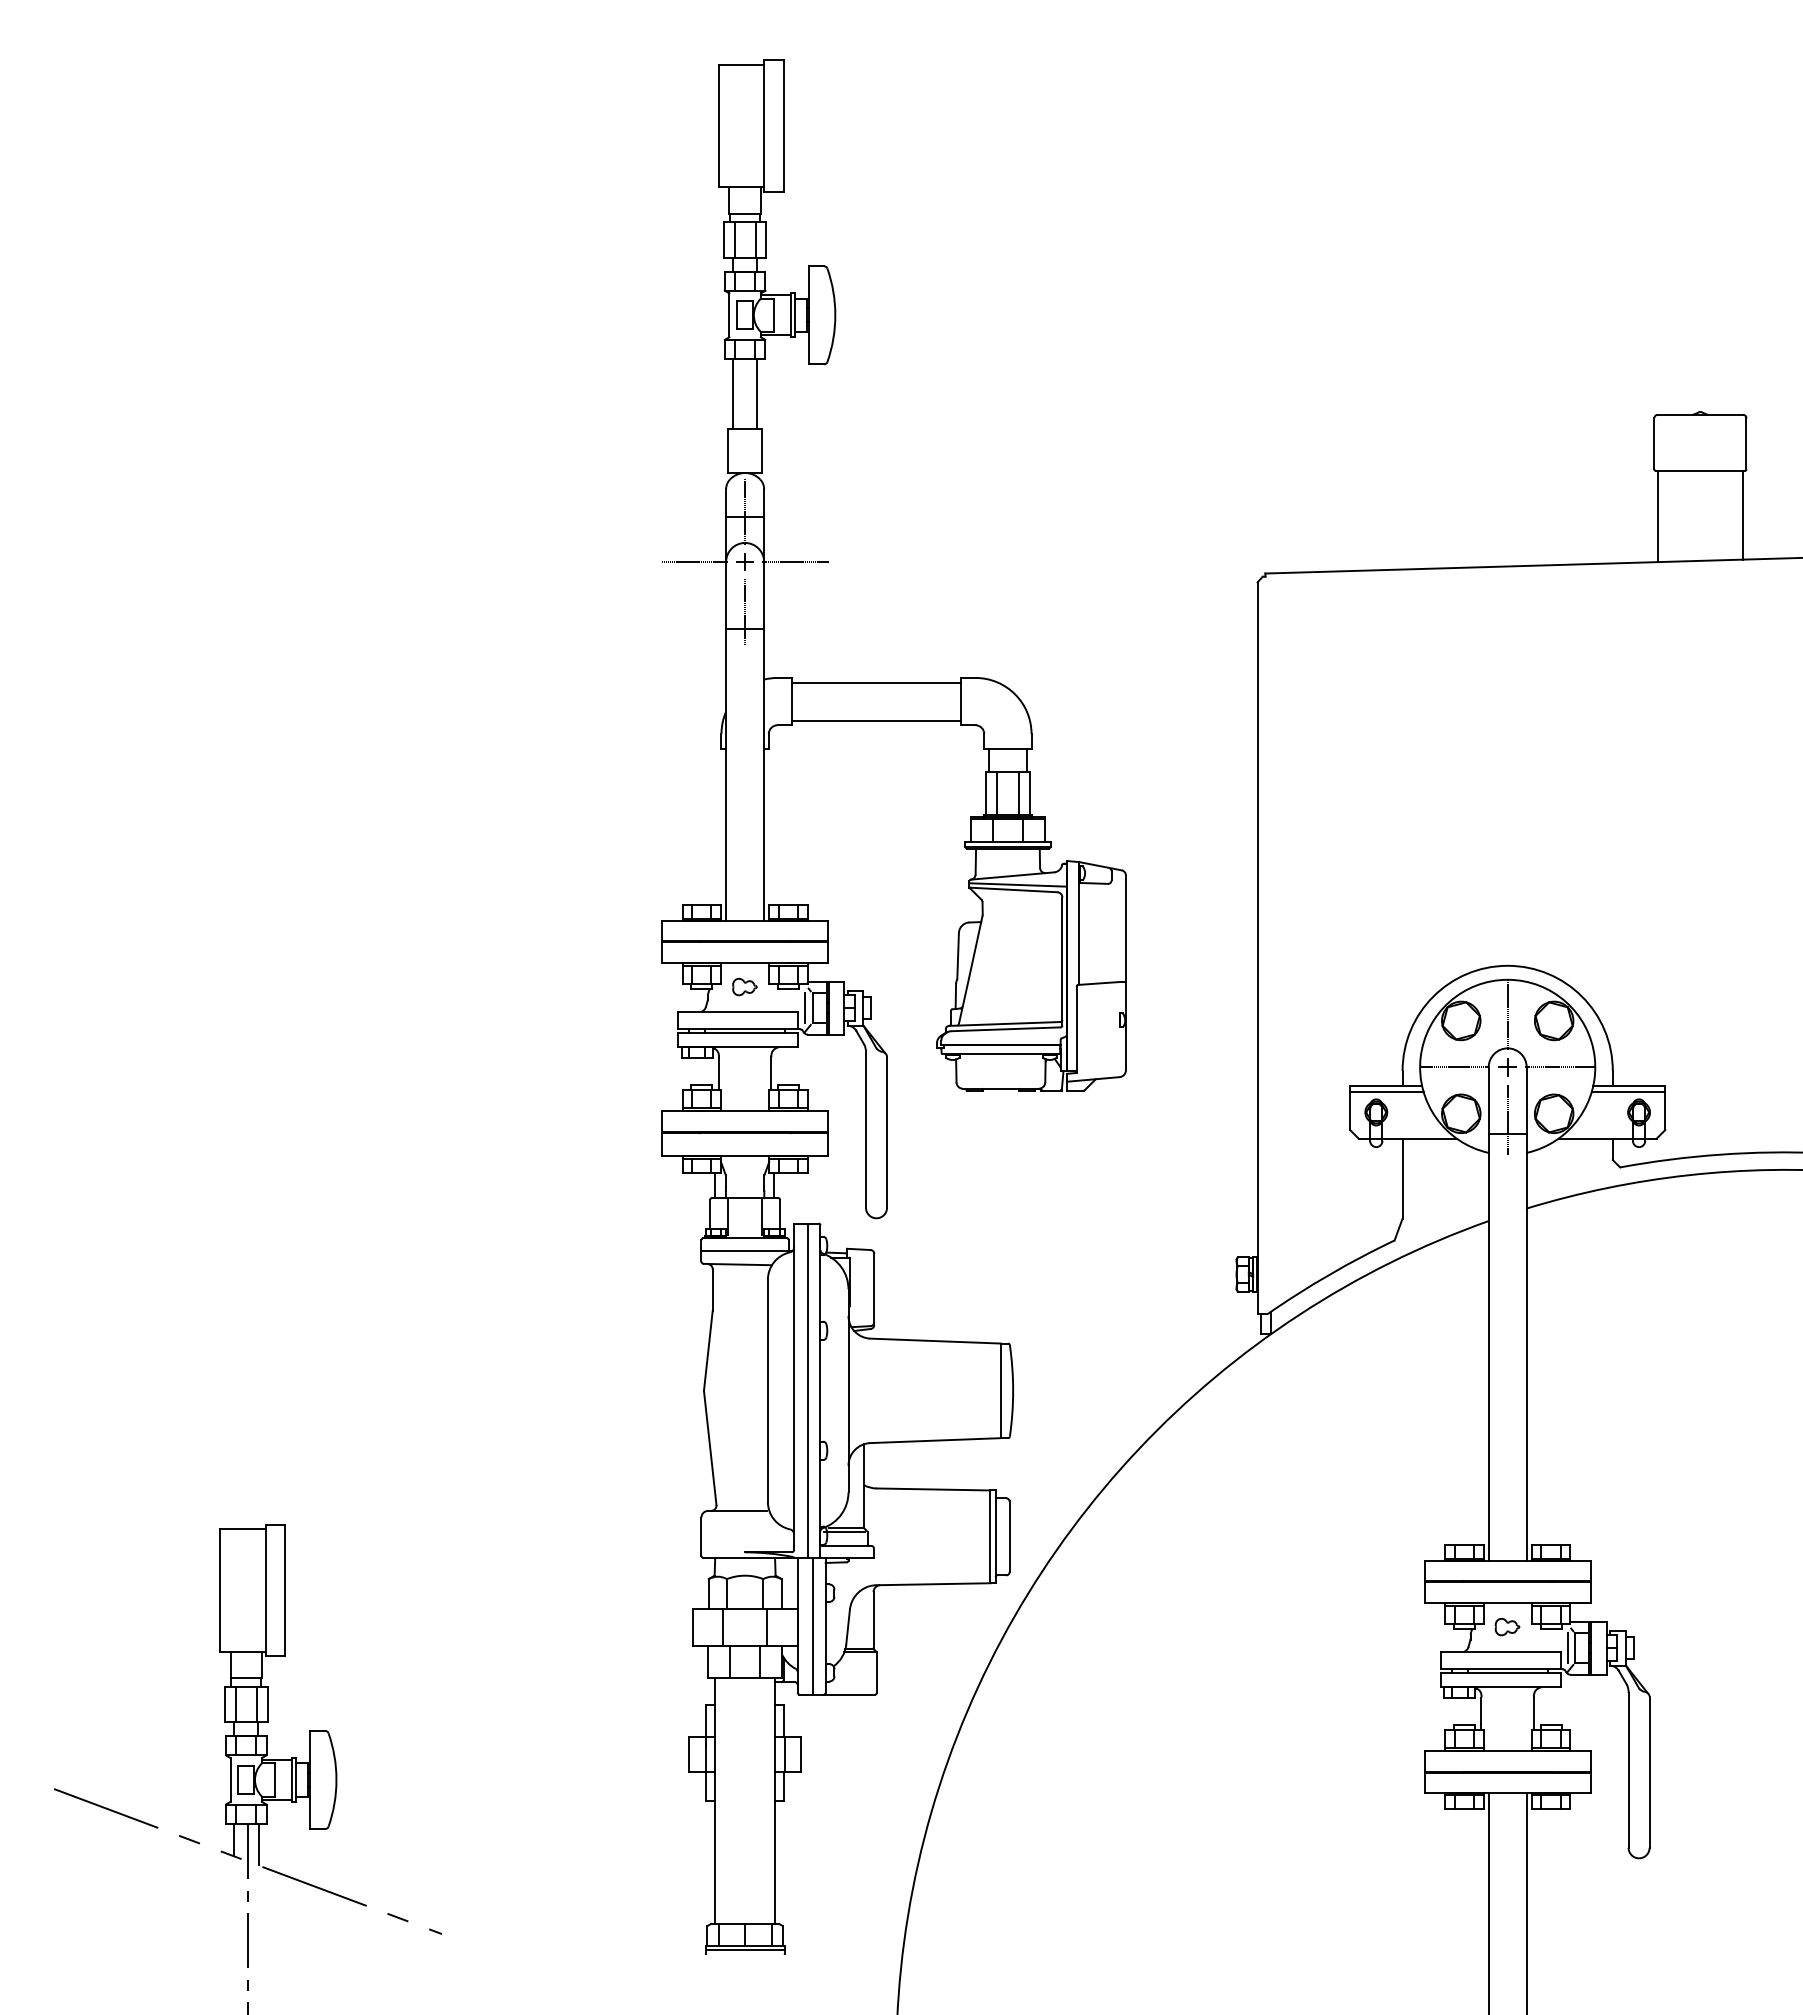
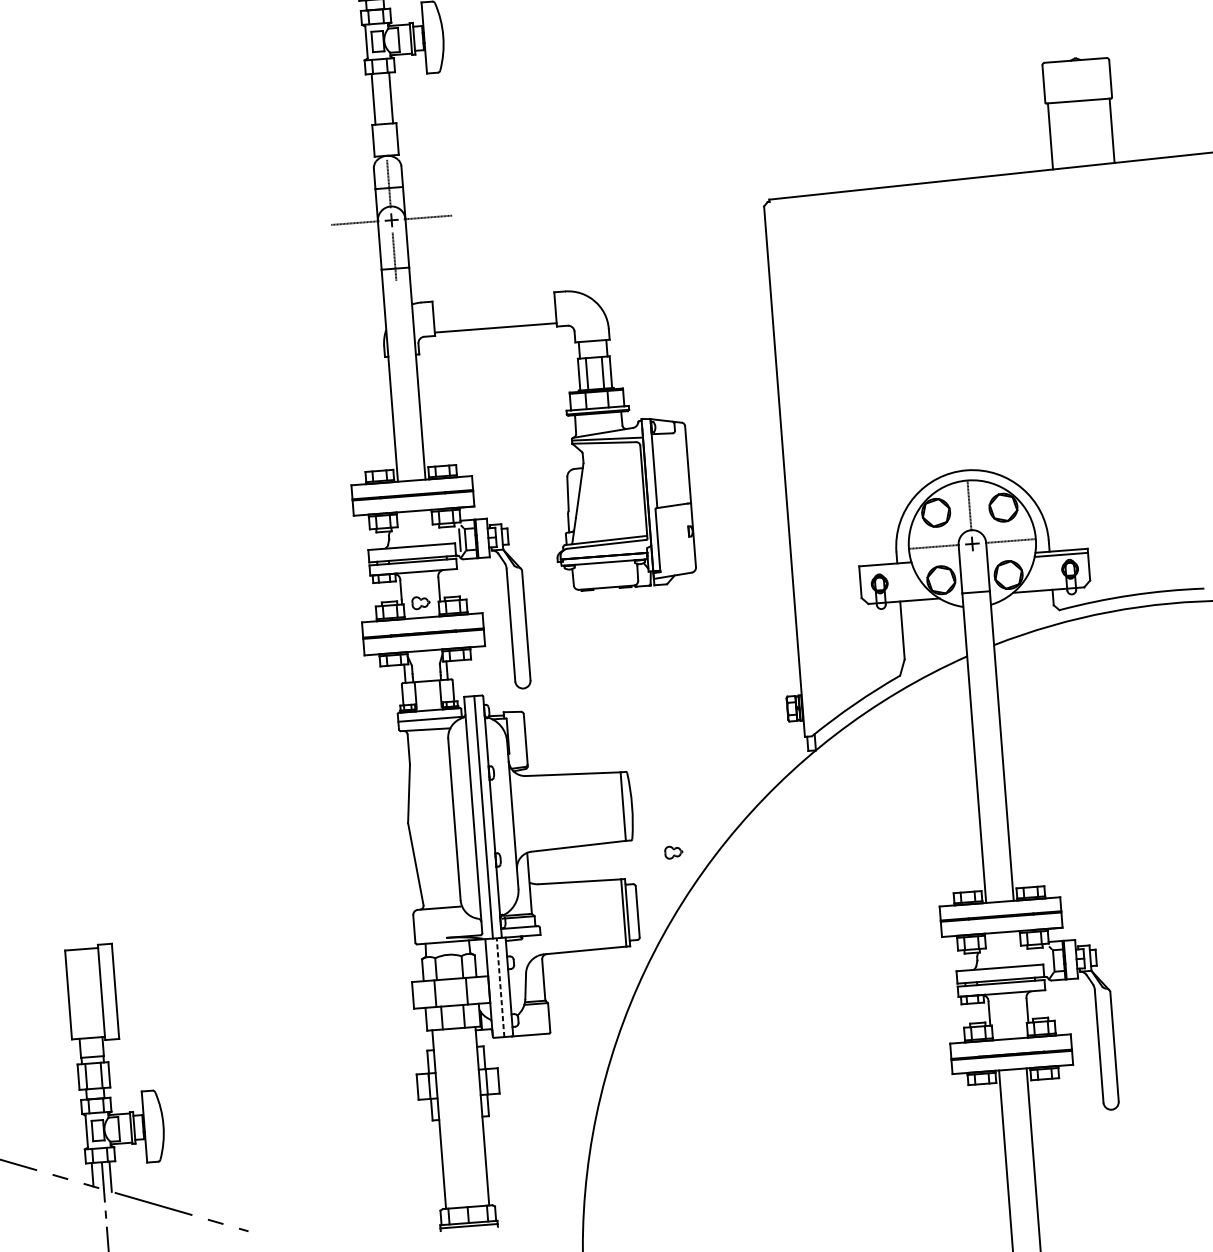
line: (876, 682) -> (493, 300), removed
part: (744, 987) -> (420, 603), moved
line: (1386, 1091) -> (885, 568), removed
line: (1507, 1119) -> (975, 581), removed
line: (813, 1625) -> (500, 987), solid -> dashed
part: (1507, 1627) -> (673, 852), moved
line: (1567, 1647) -> (1048, 960), removed

